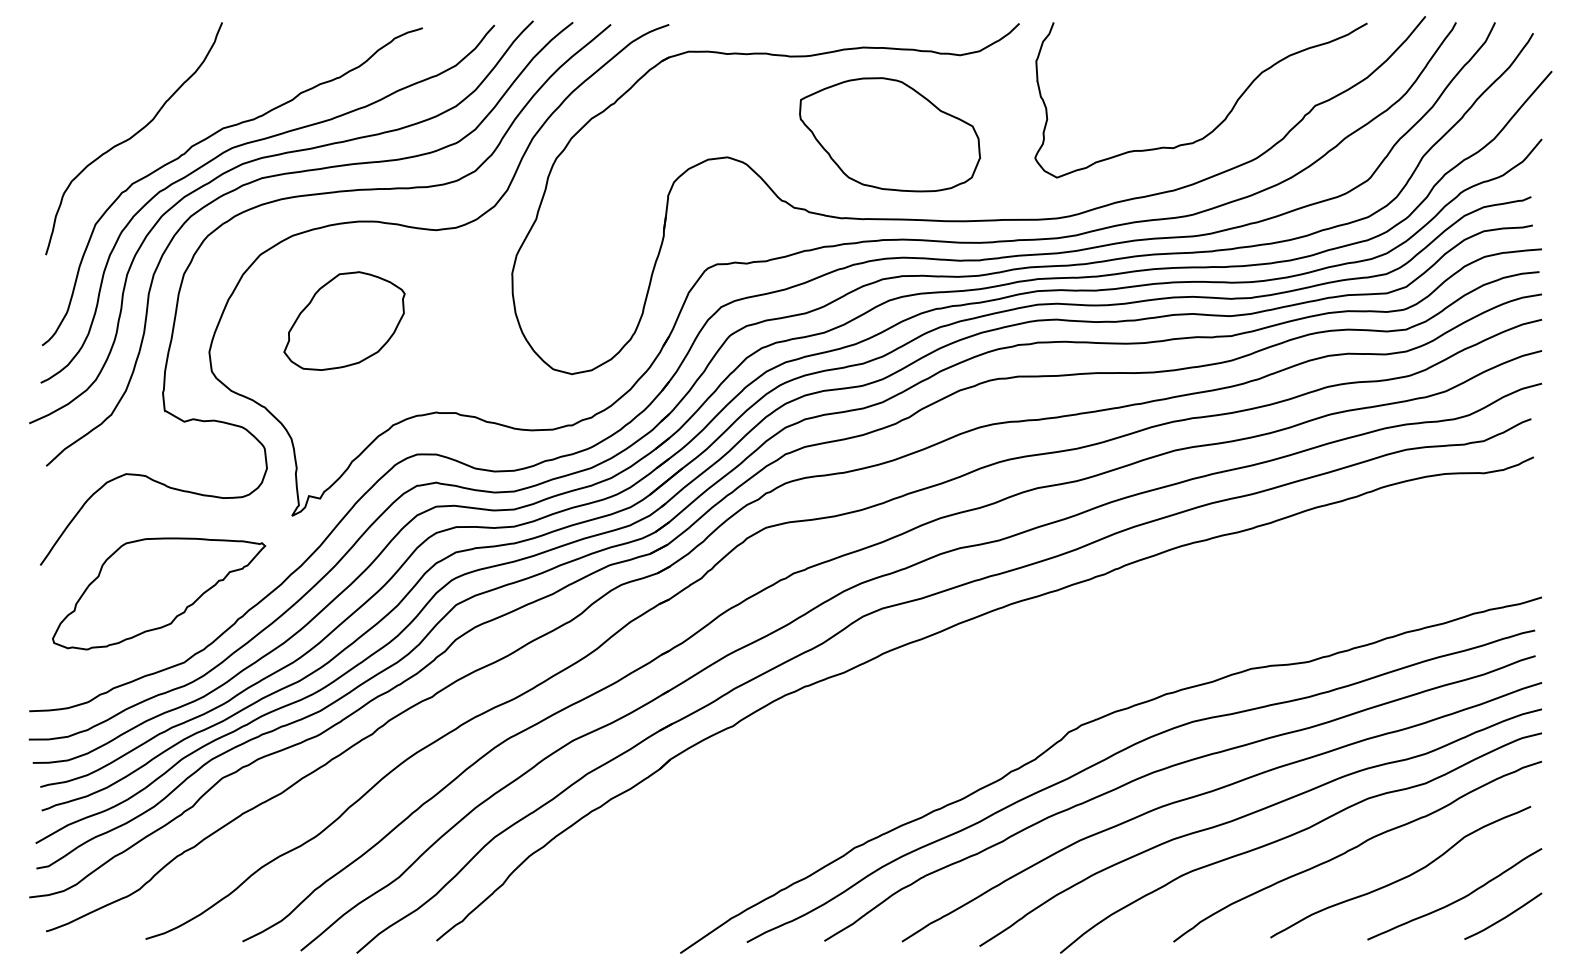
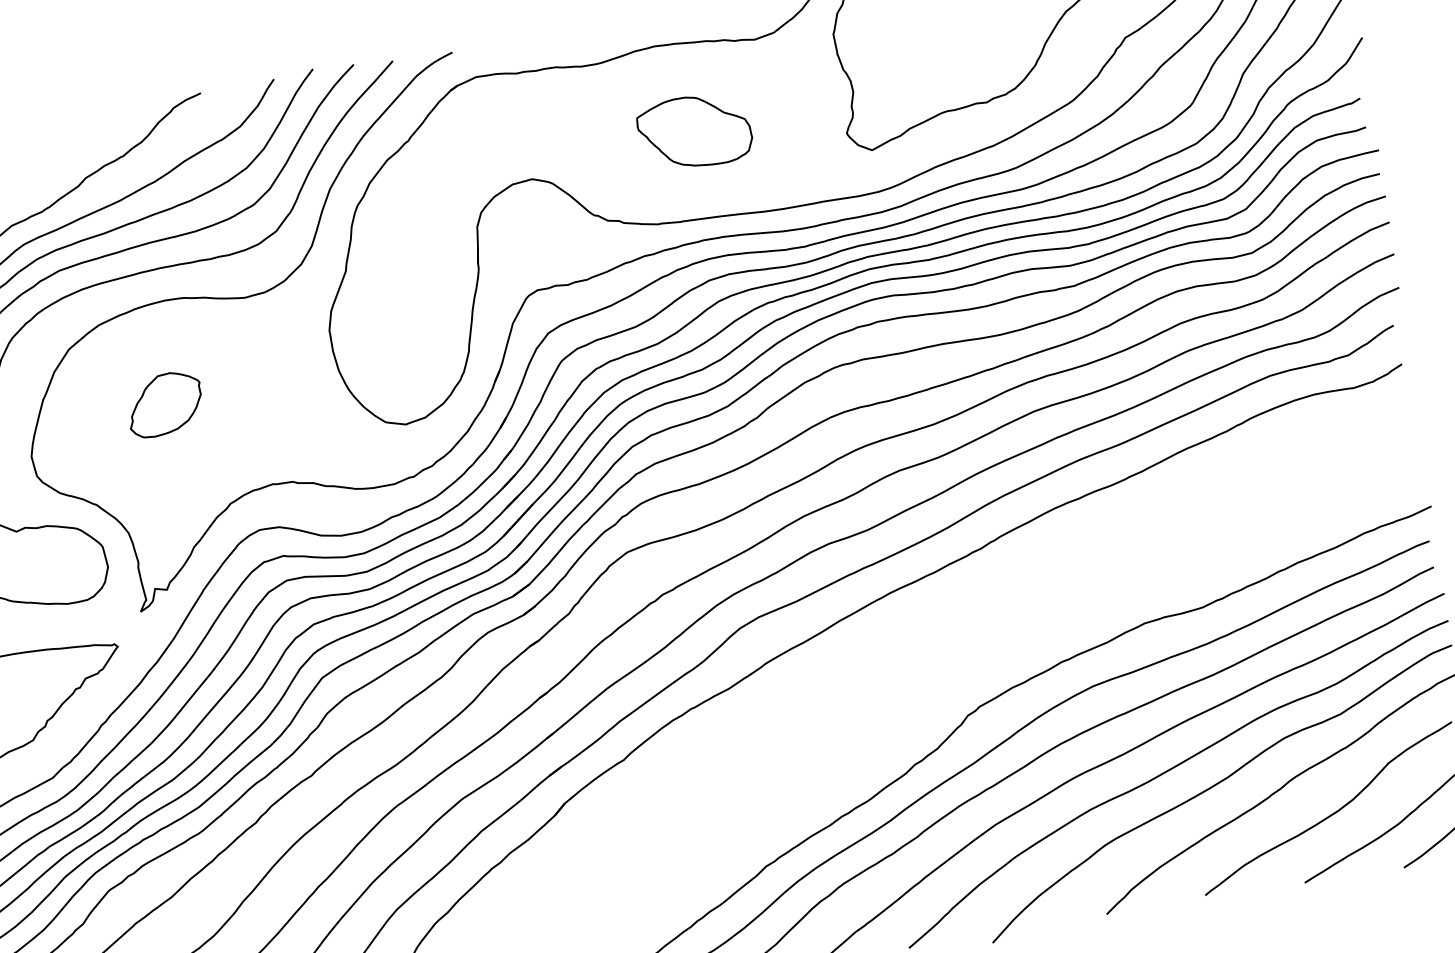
part: (889, 134) -> (694, 131), size x0.6
part: (344, 320) -> (164, 403), size x0.6

